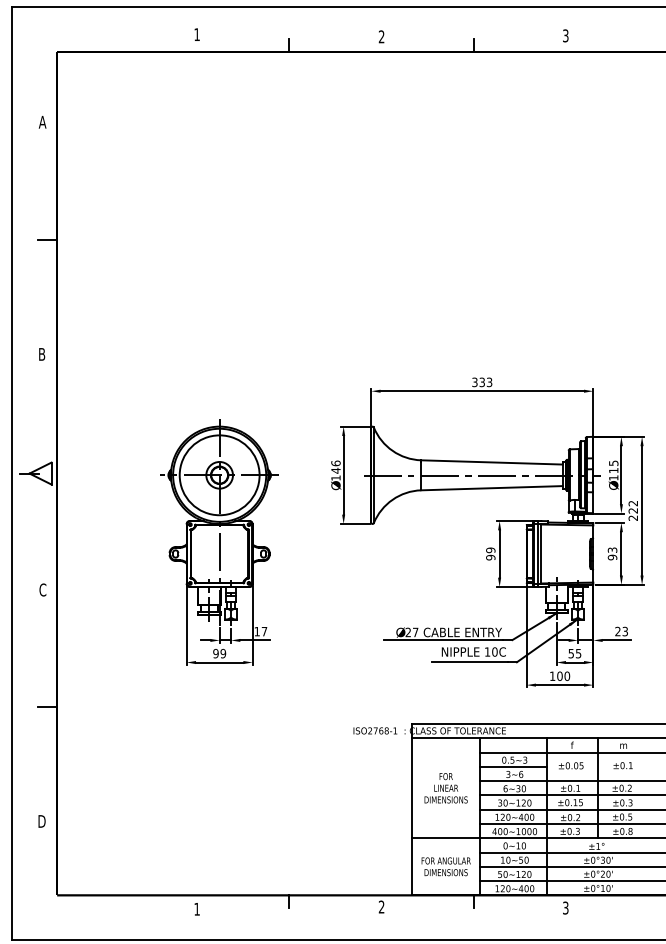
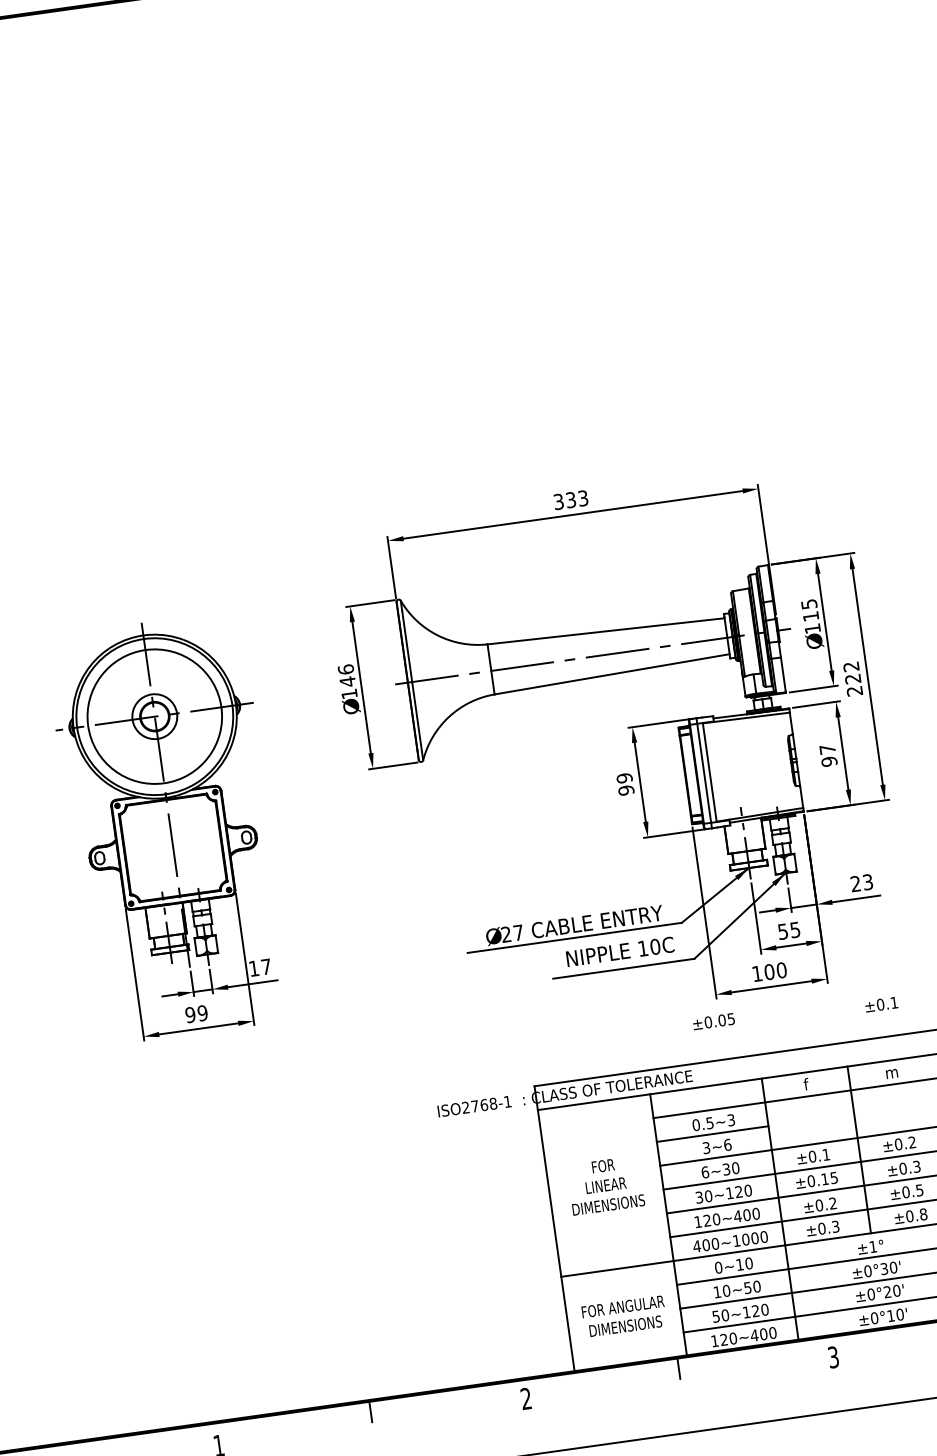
text: (612, 549) -> (827, 748), 93 -> 97
text: (570, 765) -> (712, 1021), moved
text: (622, 765) -> (880, 1004), moved

